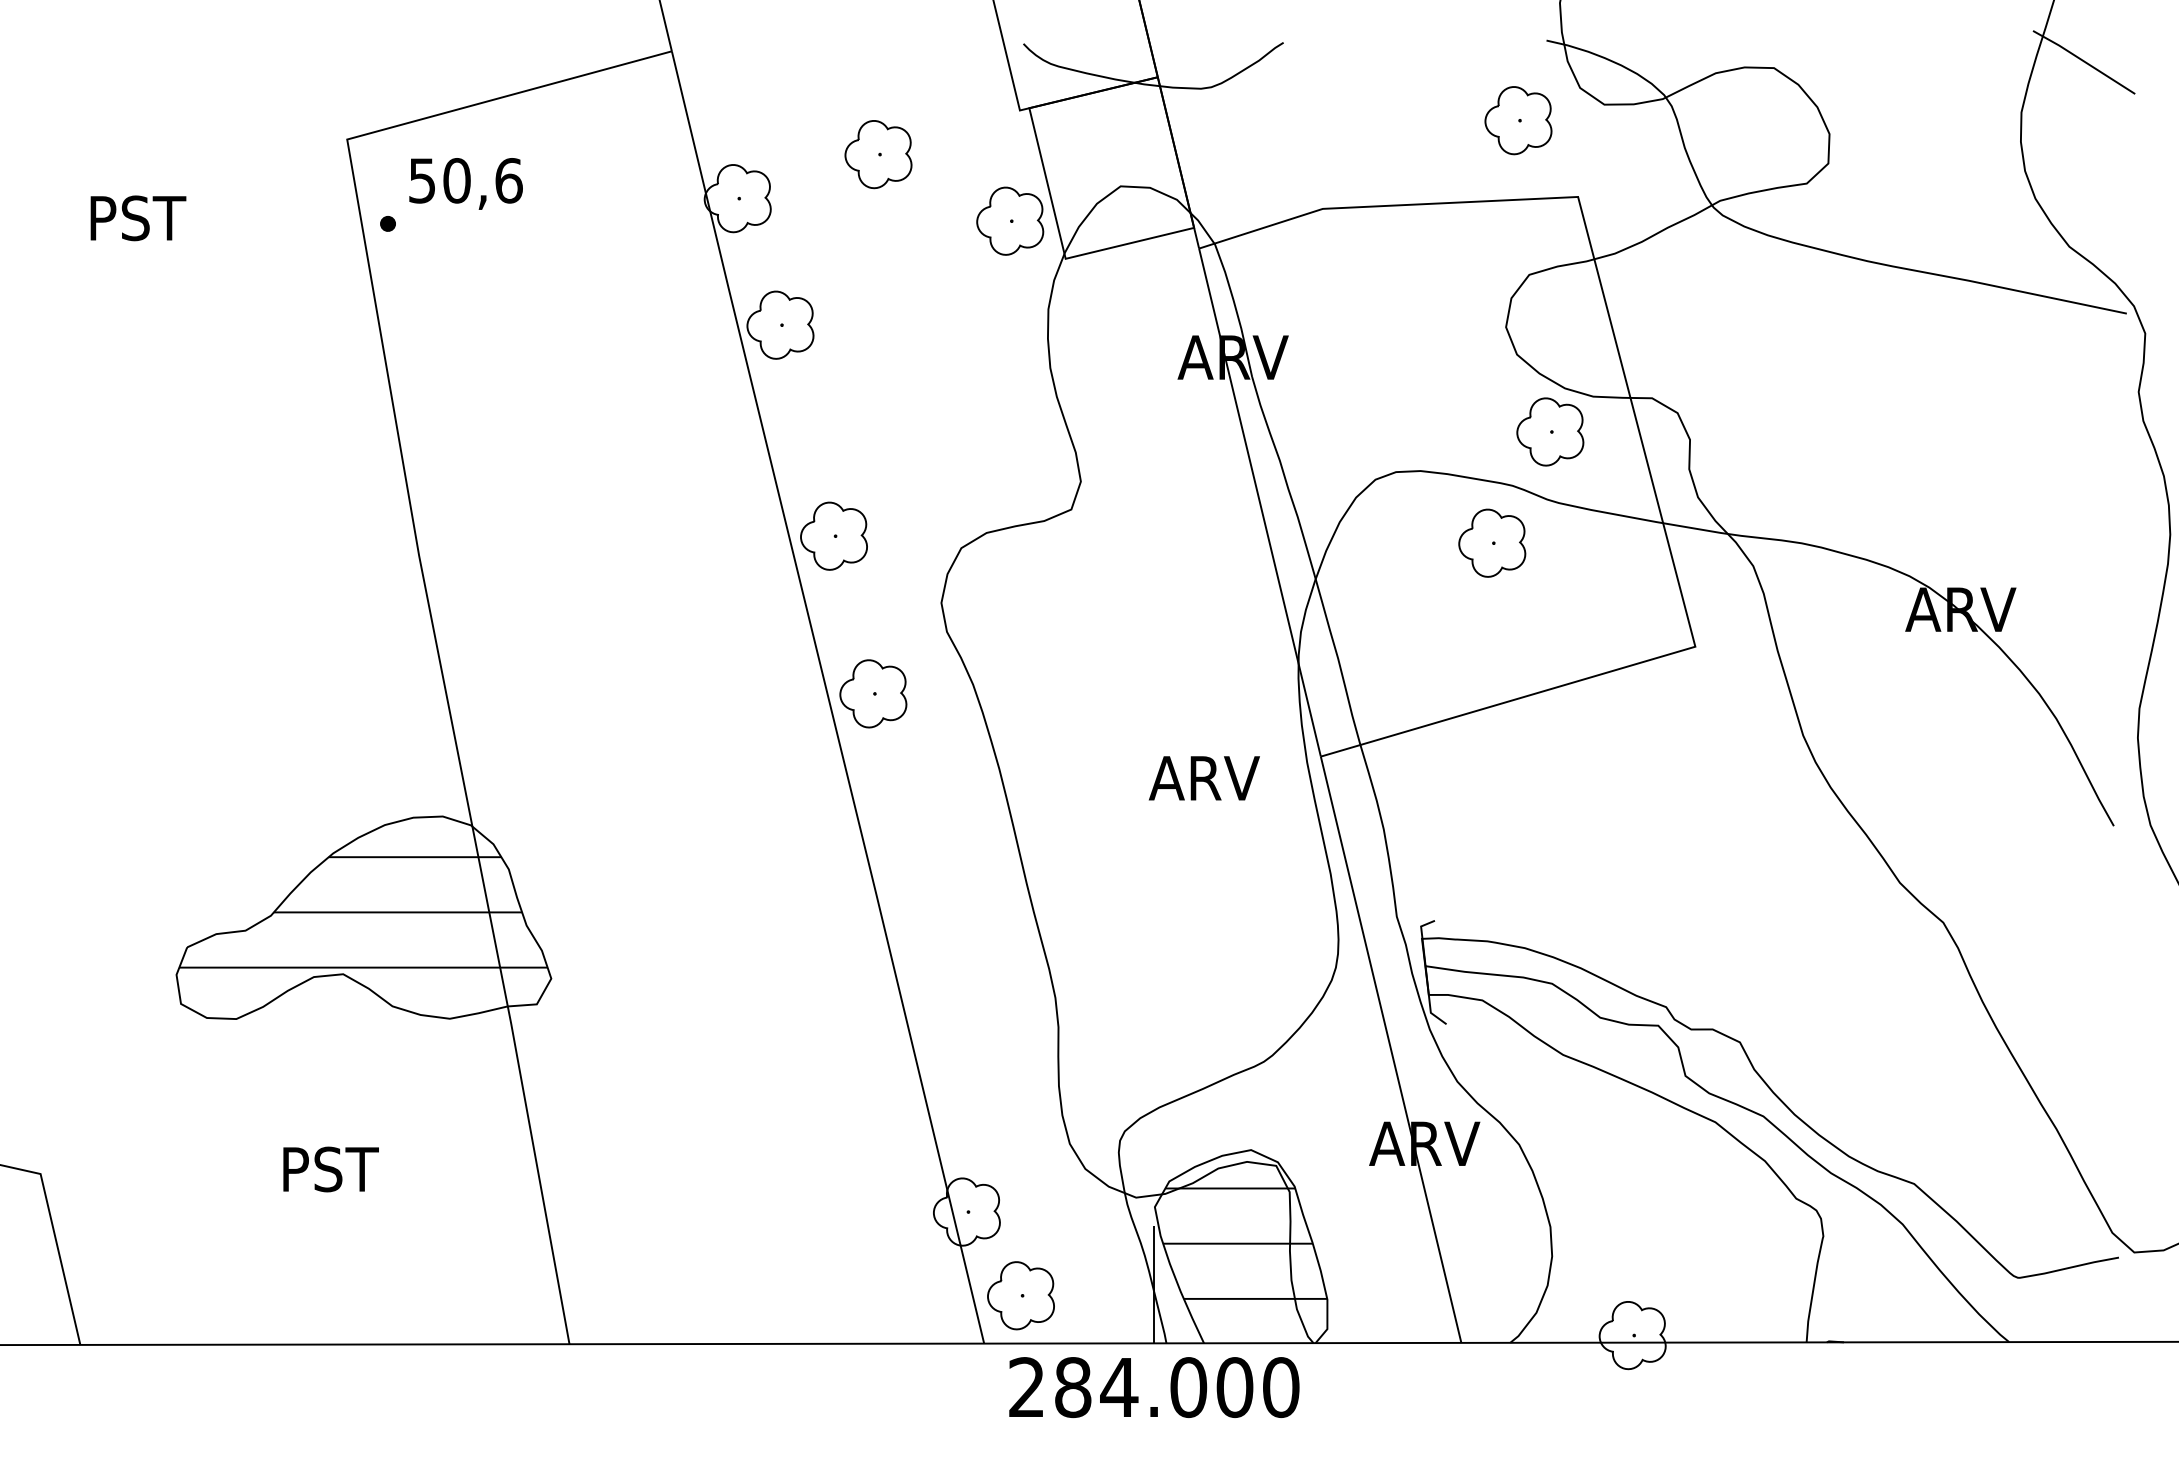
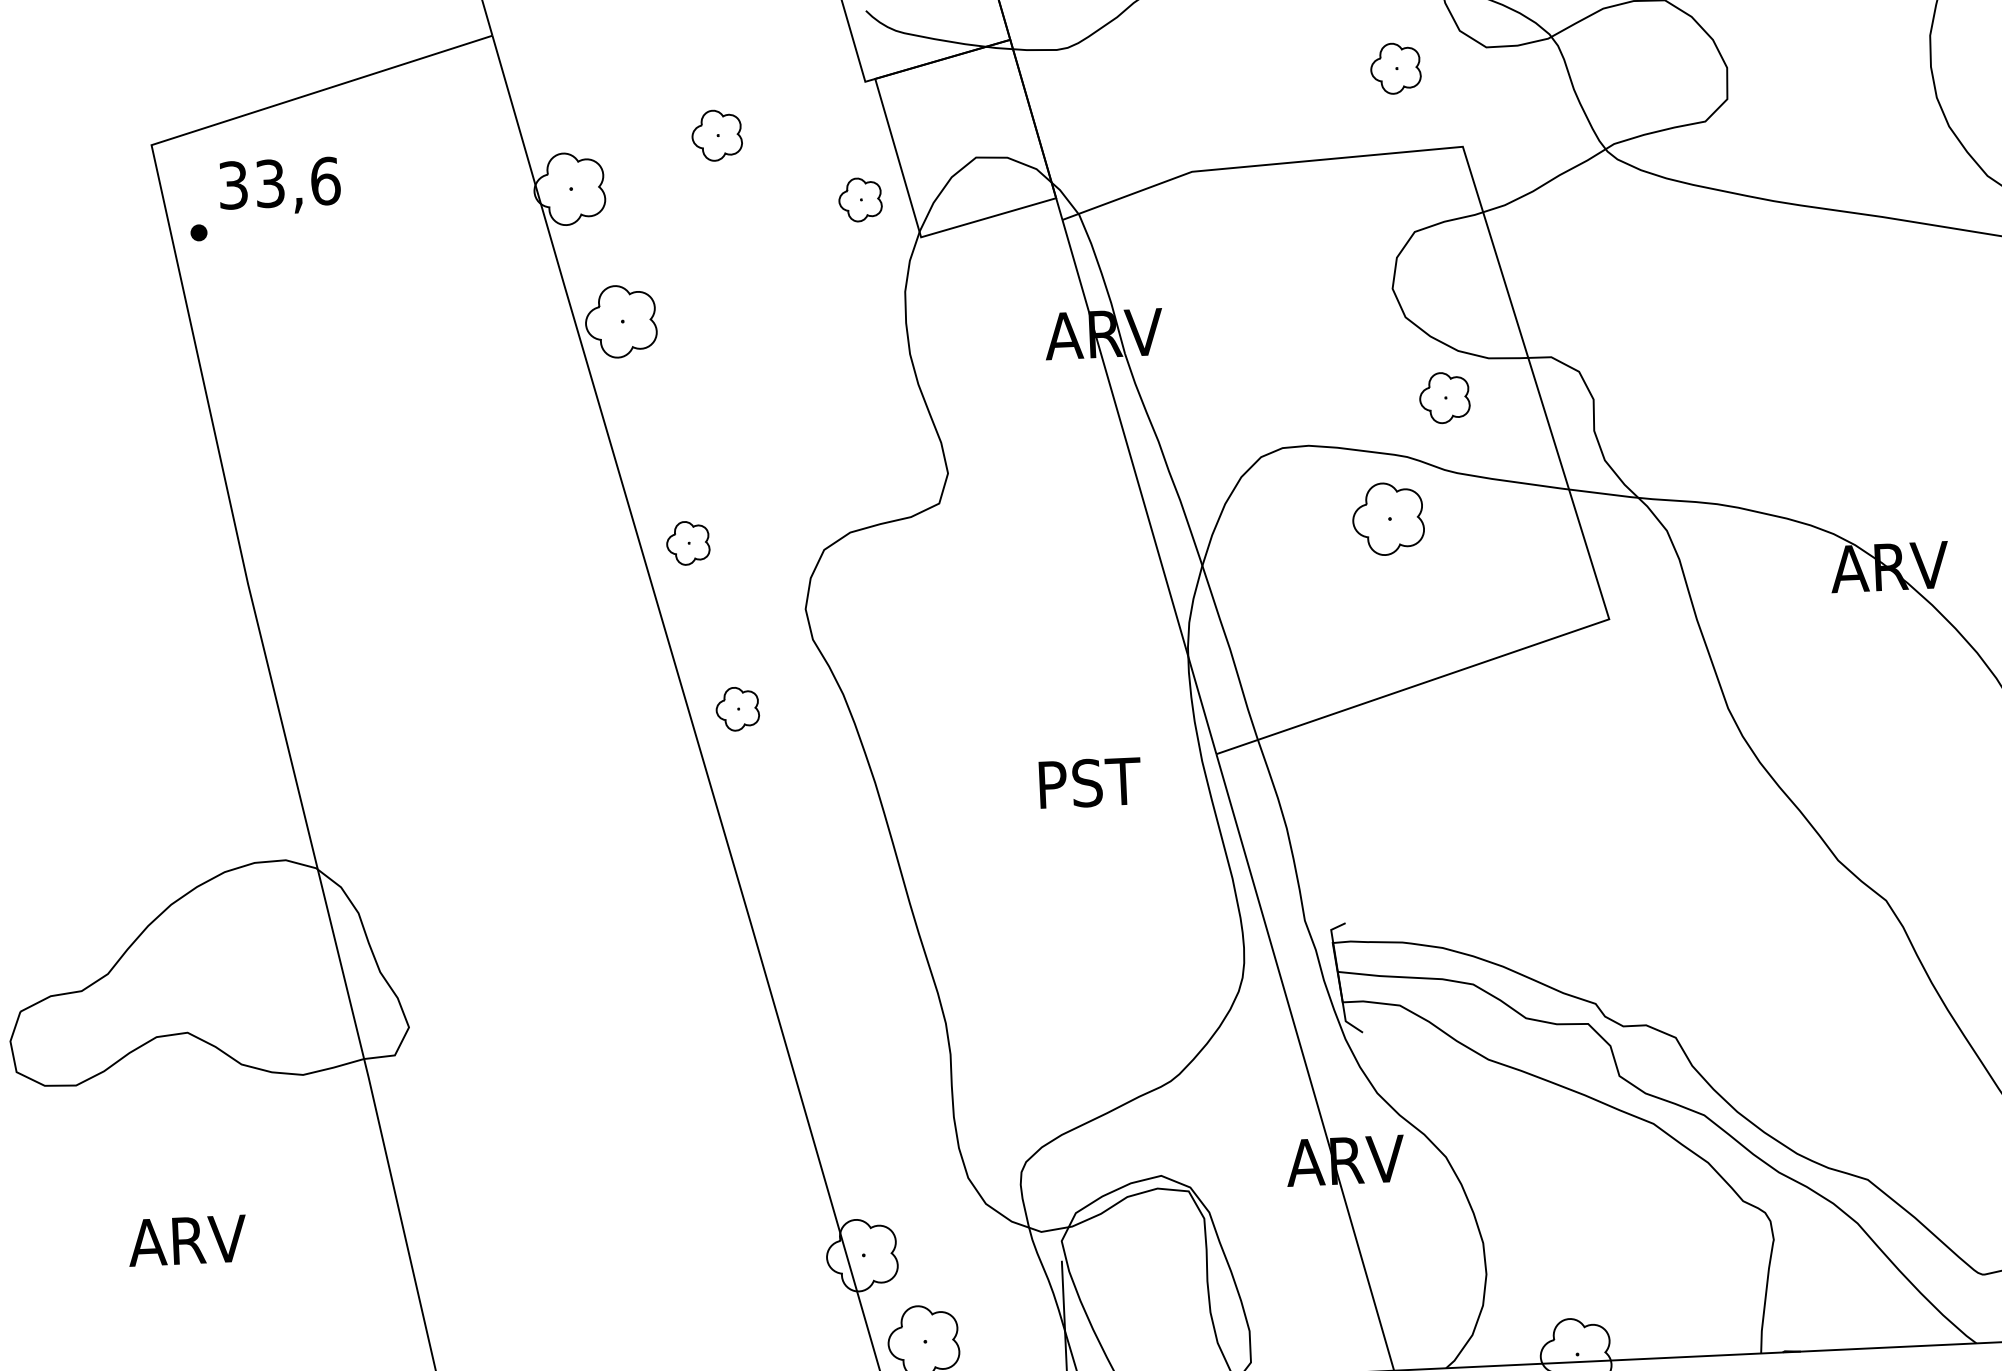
part: (1518, 120) -> (1395, 68), size x0.7
part: (878, 154) -> (717, 135), size x0.7
text: (439, 180) -> (251, 184), 50,6 -> 33,6
part: (1010, 220) -> (860, 199), size x0.6
part: (1550, 431) -> (1444, 397), size x0.7
part: (833, 535) -> (687, 542), size x0.6
part: (873, 693) -> (737, 708), size x0.6
text: (1203, 778) -> (1092, 783), ARV -> PST
hatch: (363, 912) -> (206, 966), removed
text: (333, 1169) -> (186, 1240), PST -> ARV
hatch: (1245, 1243) -> (1159, 1275), removed

